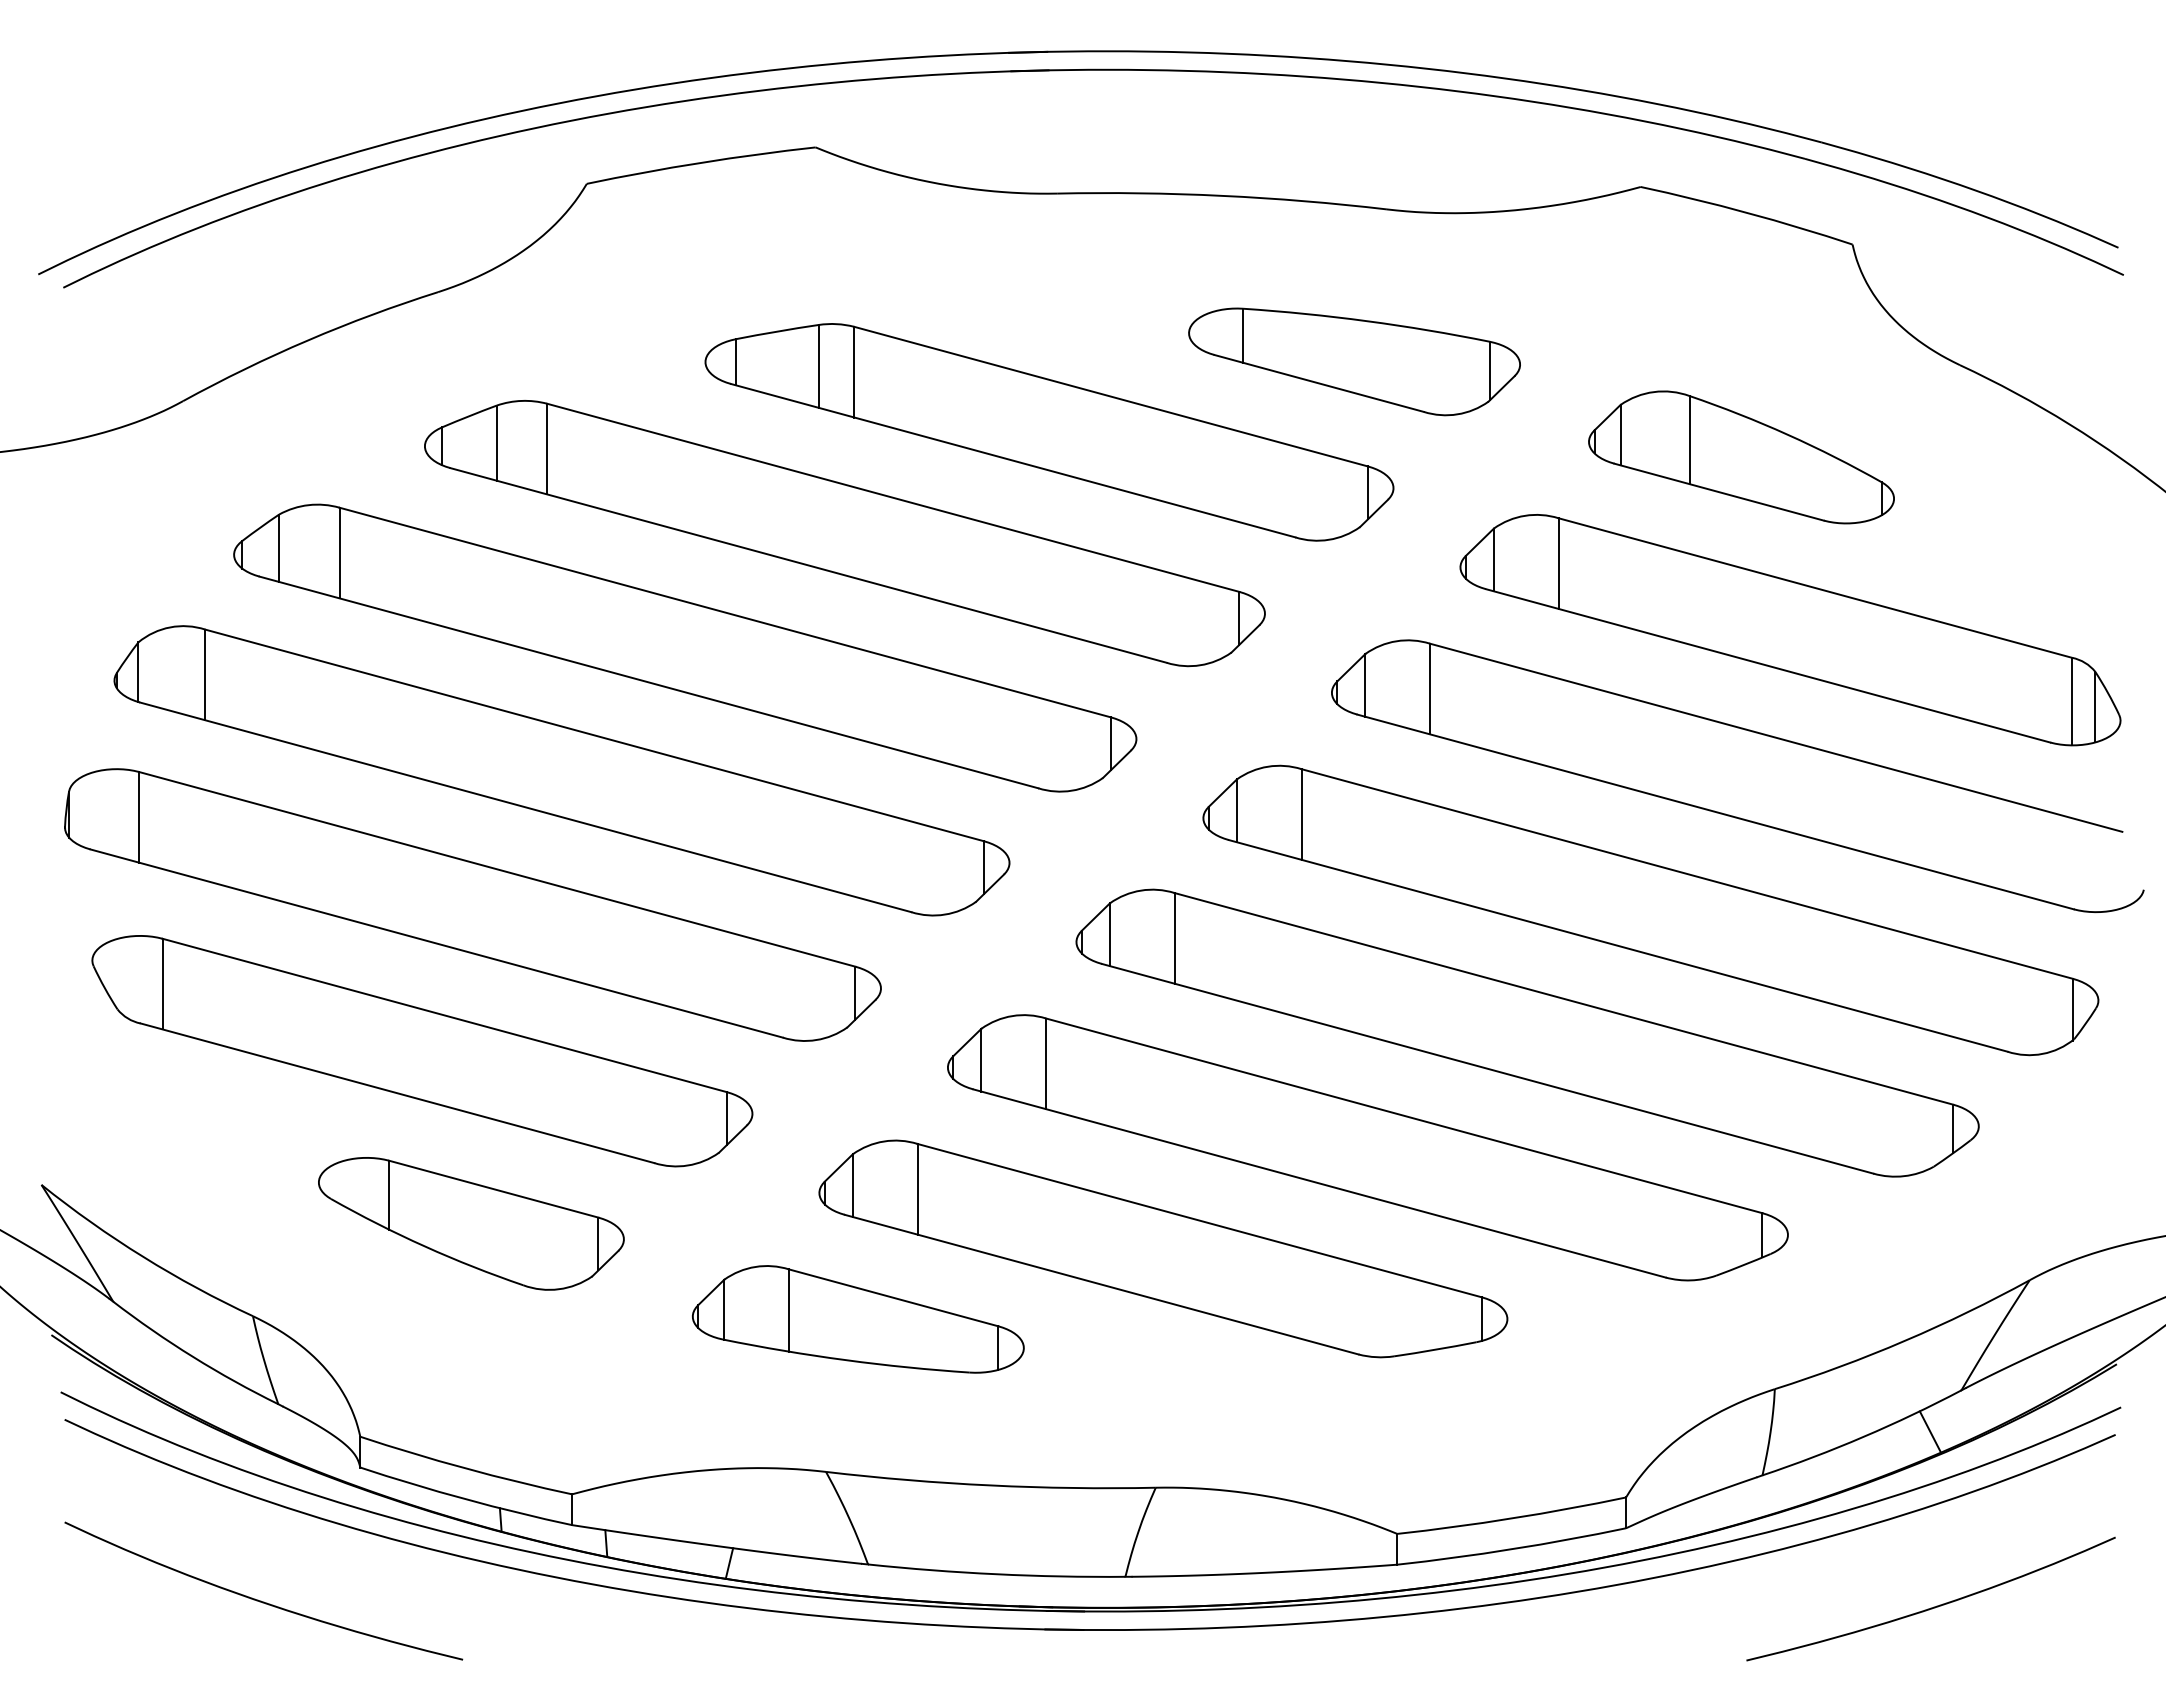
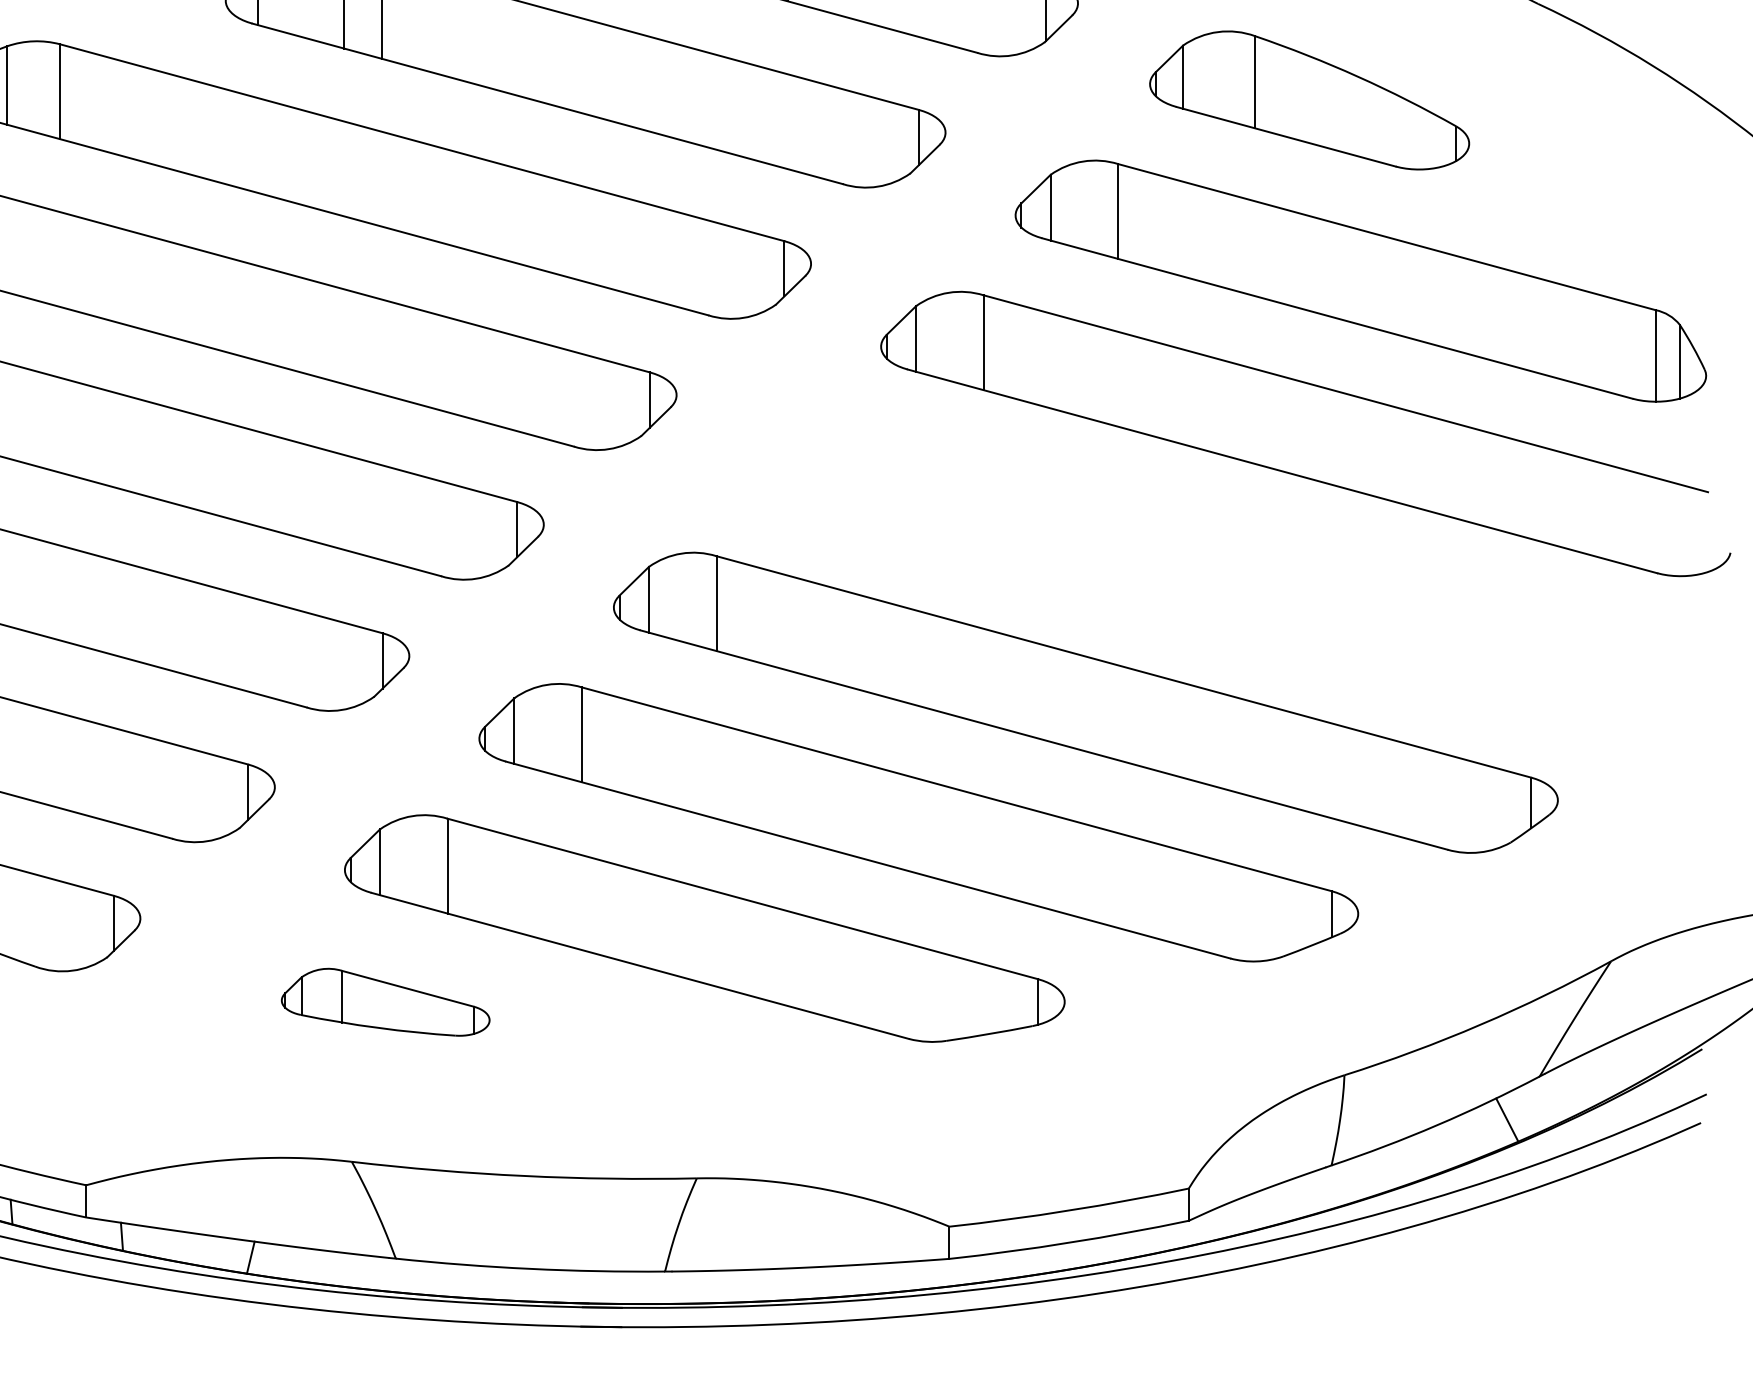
part: (1650, 910) -> (1214, 574), removed
part: (858, 1319) -> (385, 1002), size x0.6
curve: (1933, 1606) -> (1510, 1302), removed

